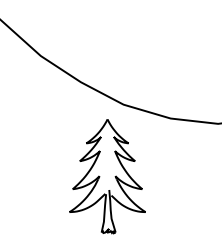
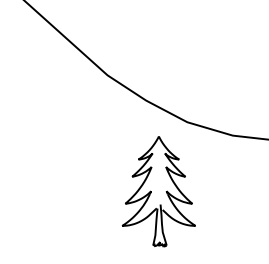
part: (107, 176) -> (158, 191), moved

